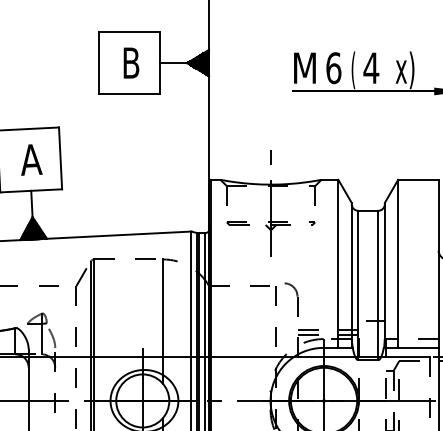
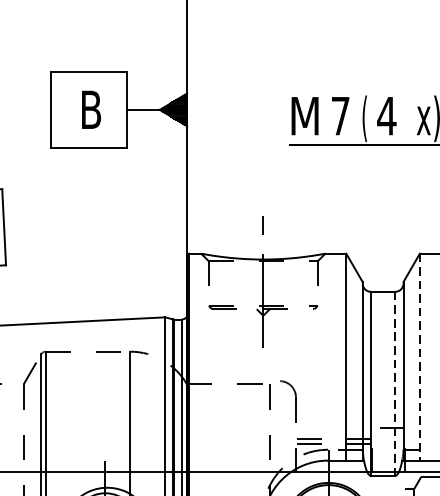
text: (333, 68) -> (340, 116), 6 -> 7
line: (398, 264) -> (420, 357), solid -> dashed
line: (378, 285) -> (395, 383), solid -> dashed

